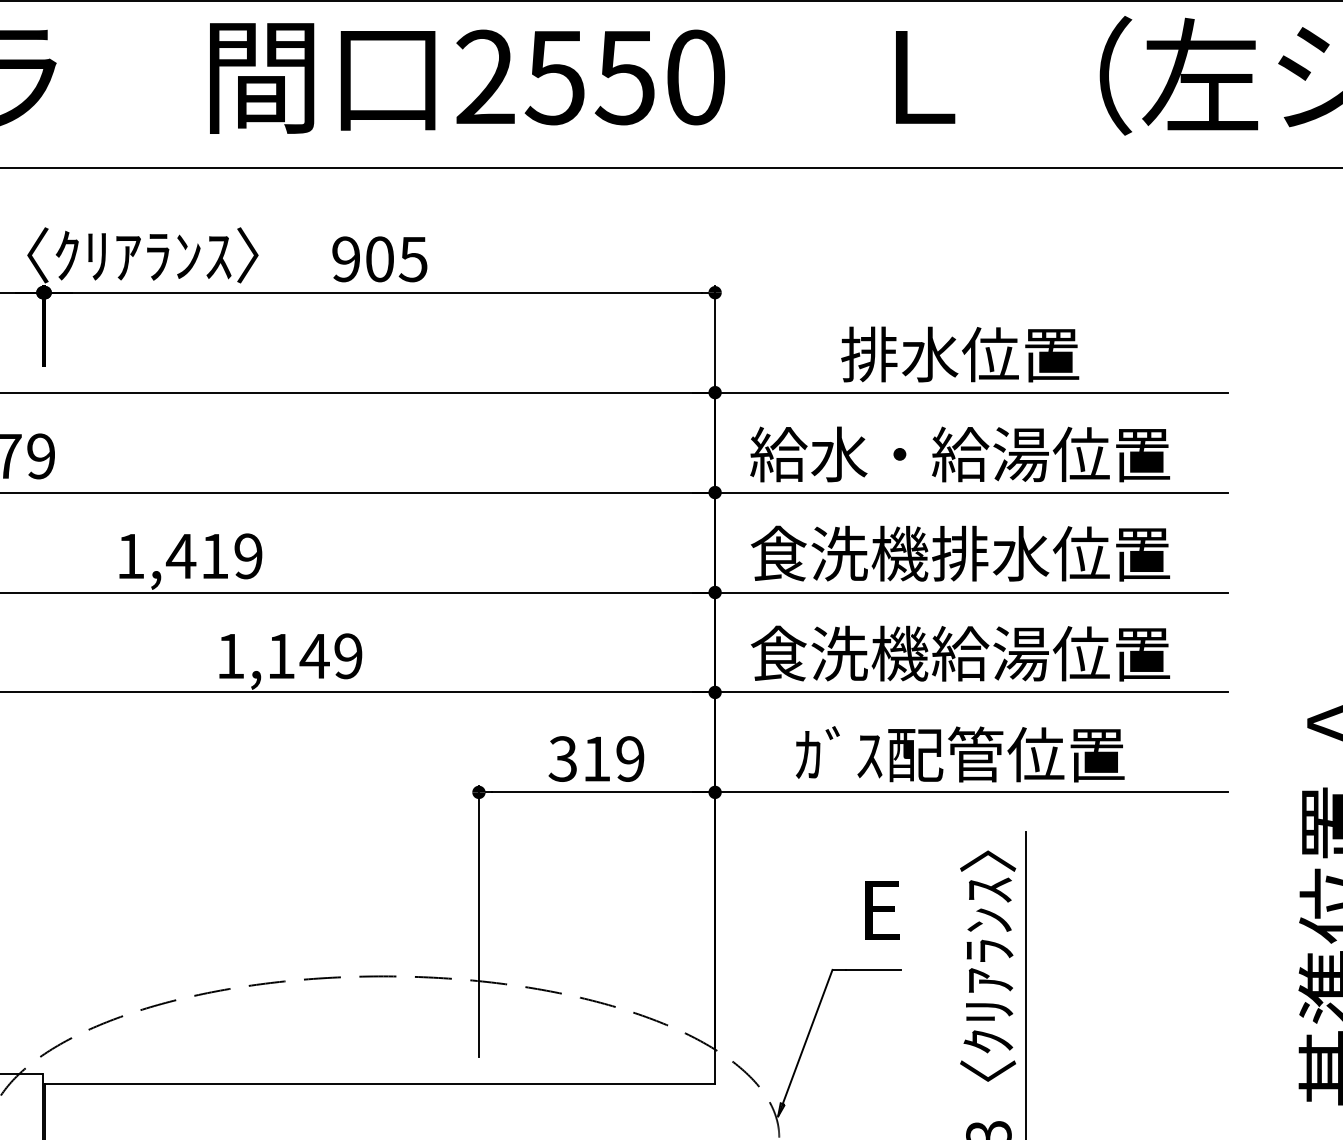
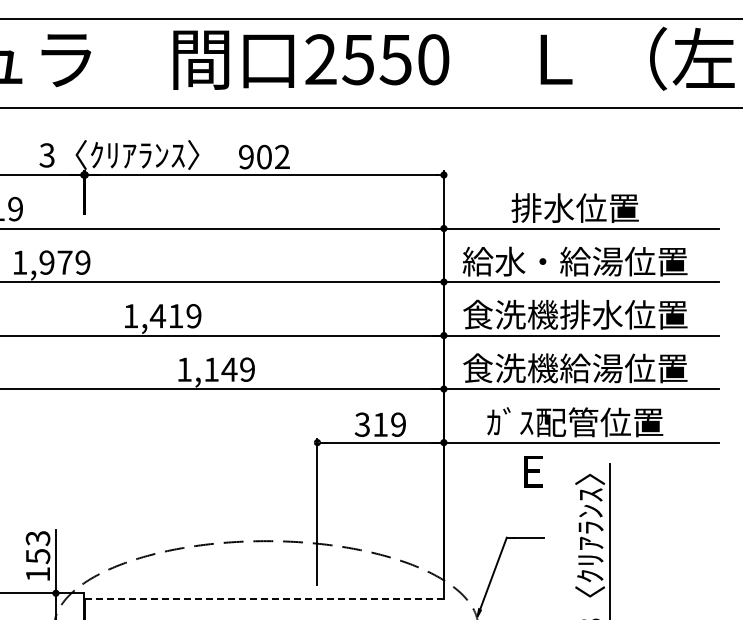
text: (411, 258) -> (281, 156), 905 -> 902
text: (882, 909) -> (533, 471), moved
line: (380, 1083) -> (264, 598), solid -> dashed

